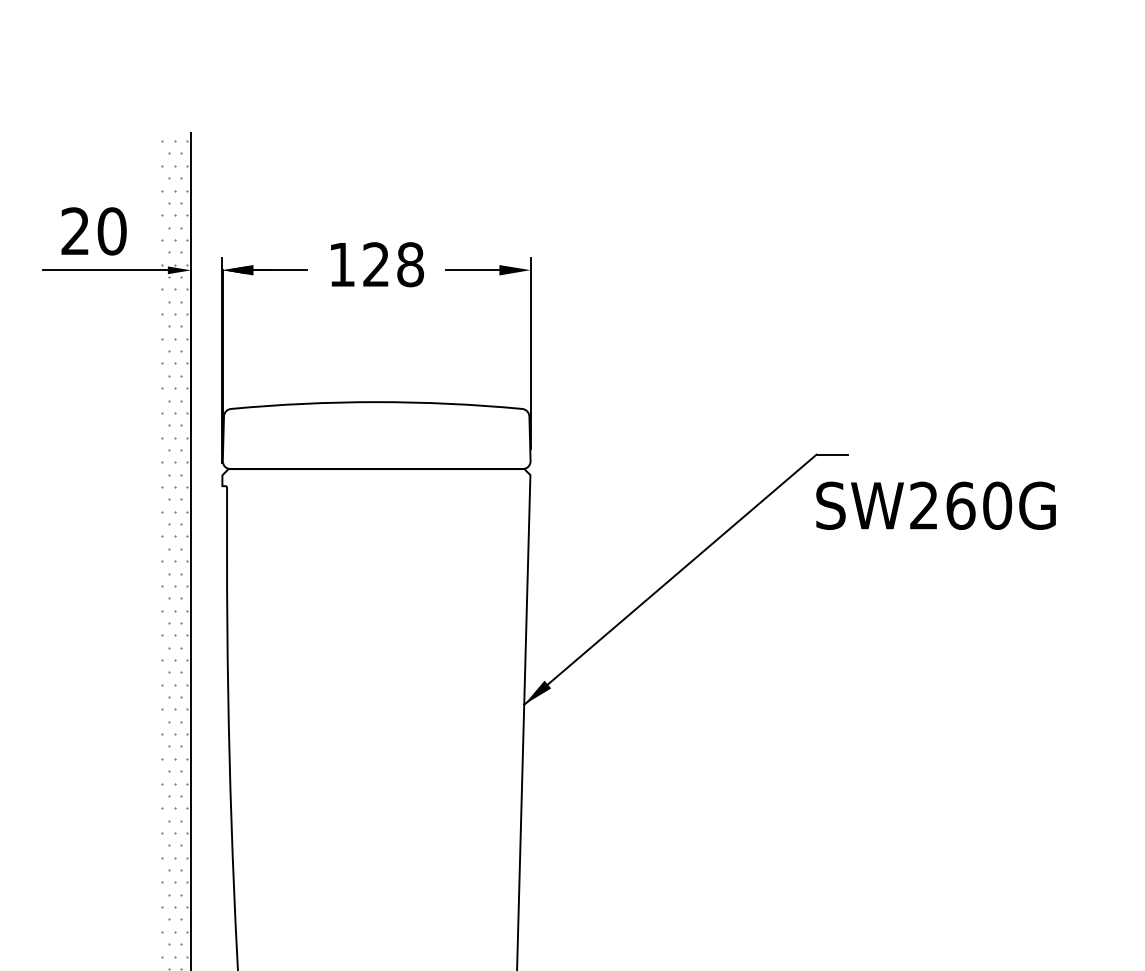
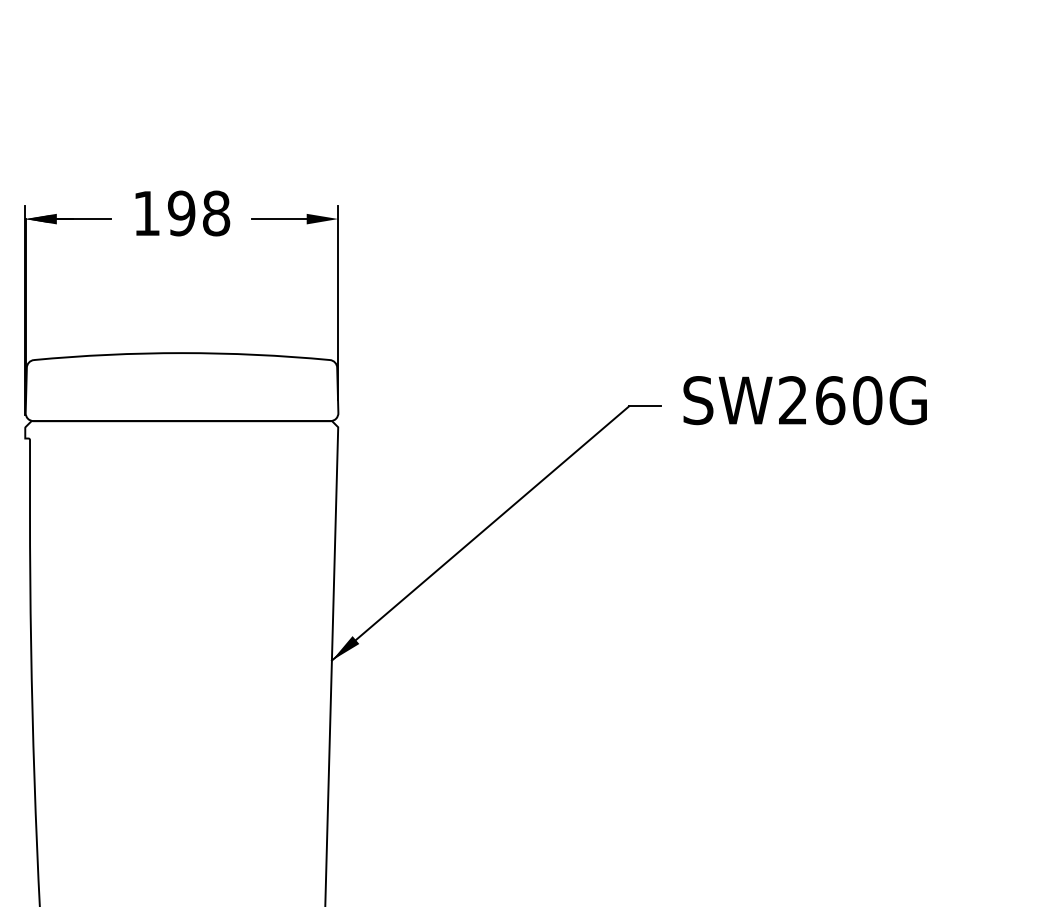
text: (375, 264) -> (180, 213), 128 -> 198
text: (935, 505) -> (804, 400), moved

